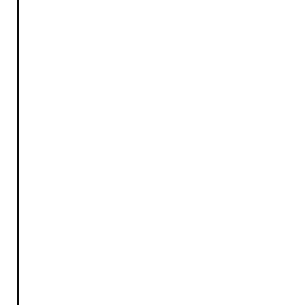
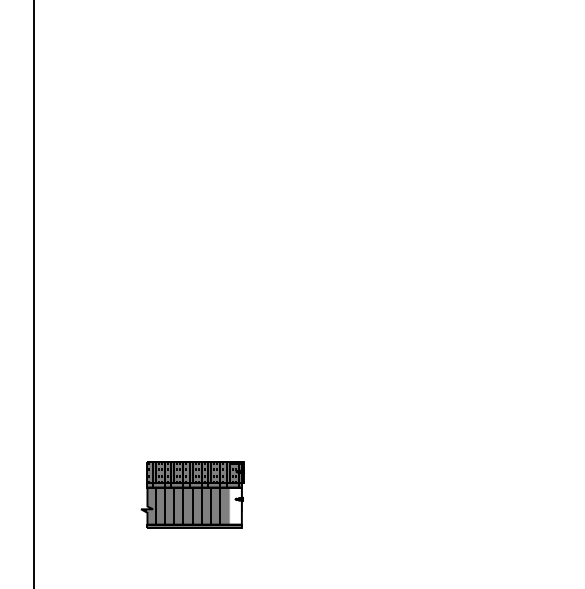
part: (99, 255) -> (192, 493), added

